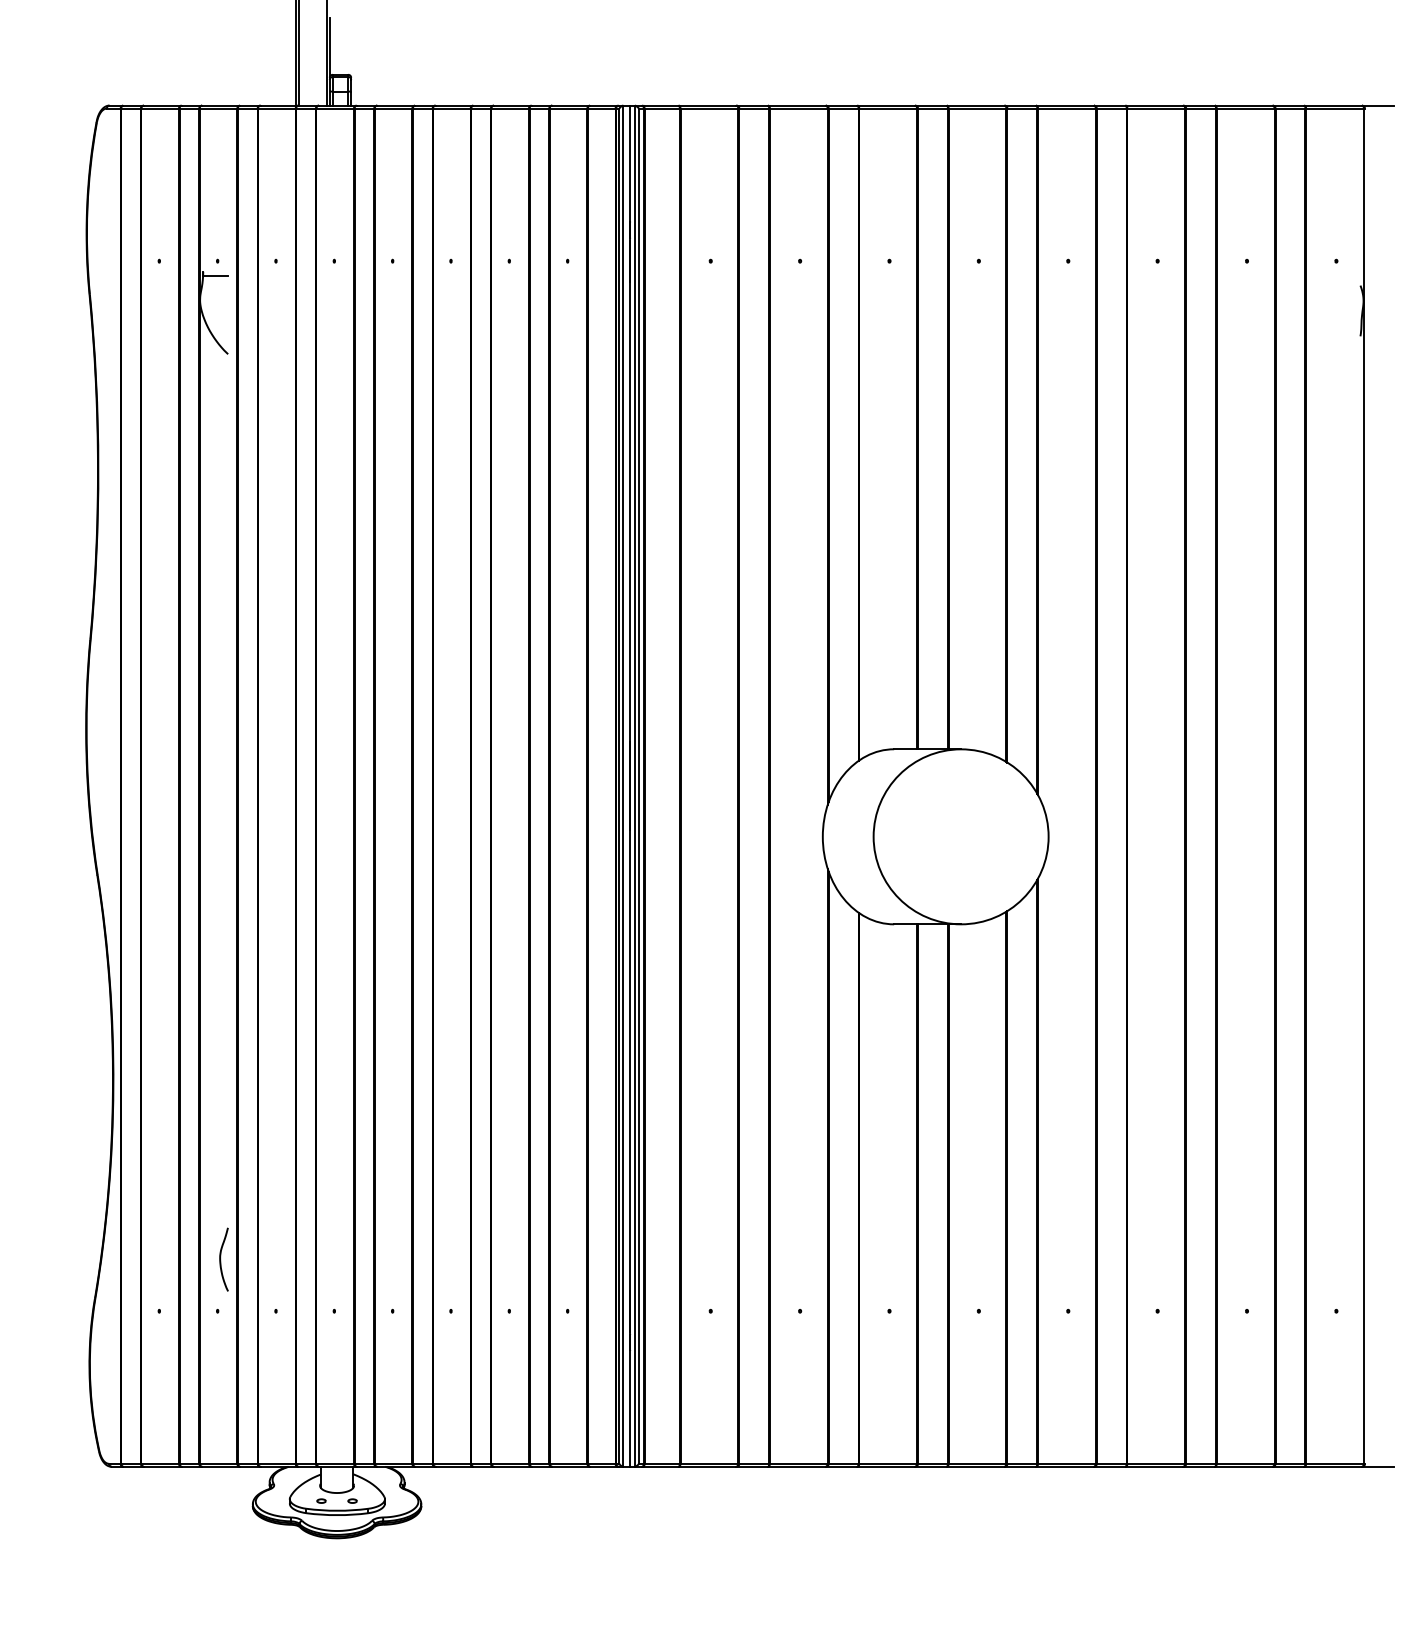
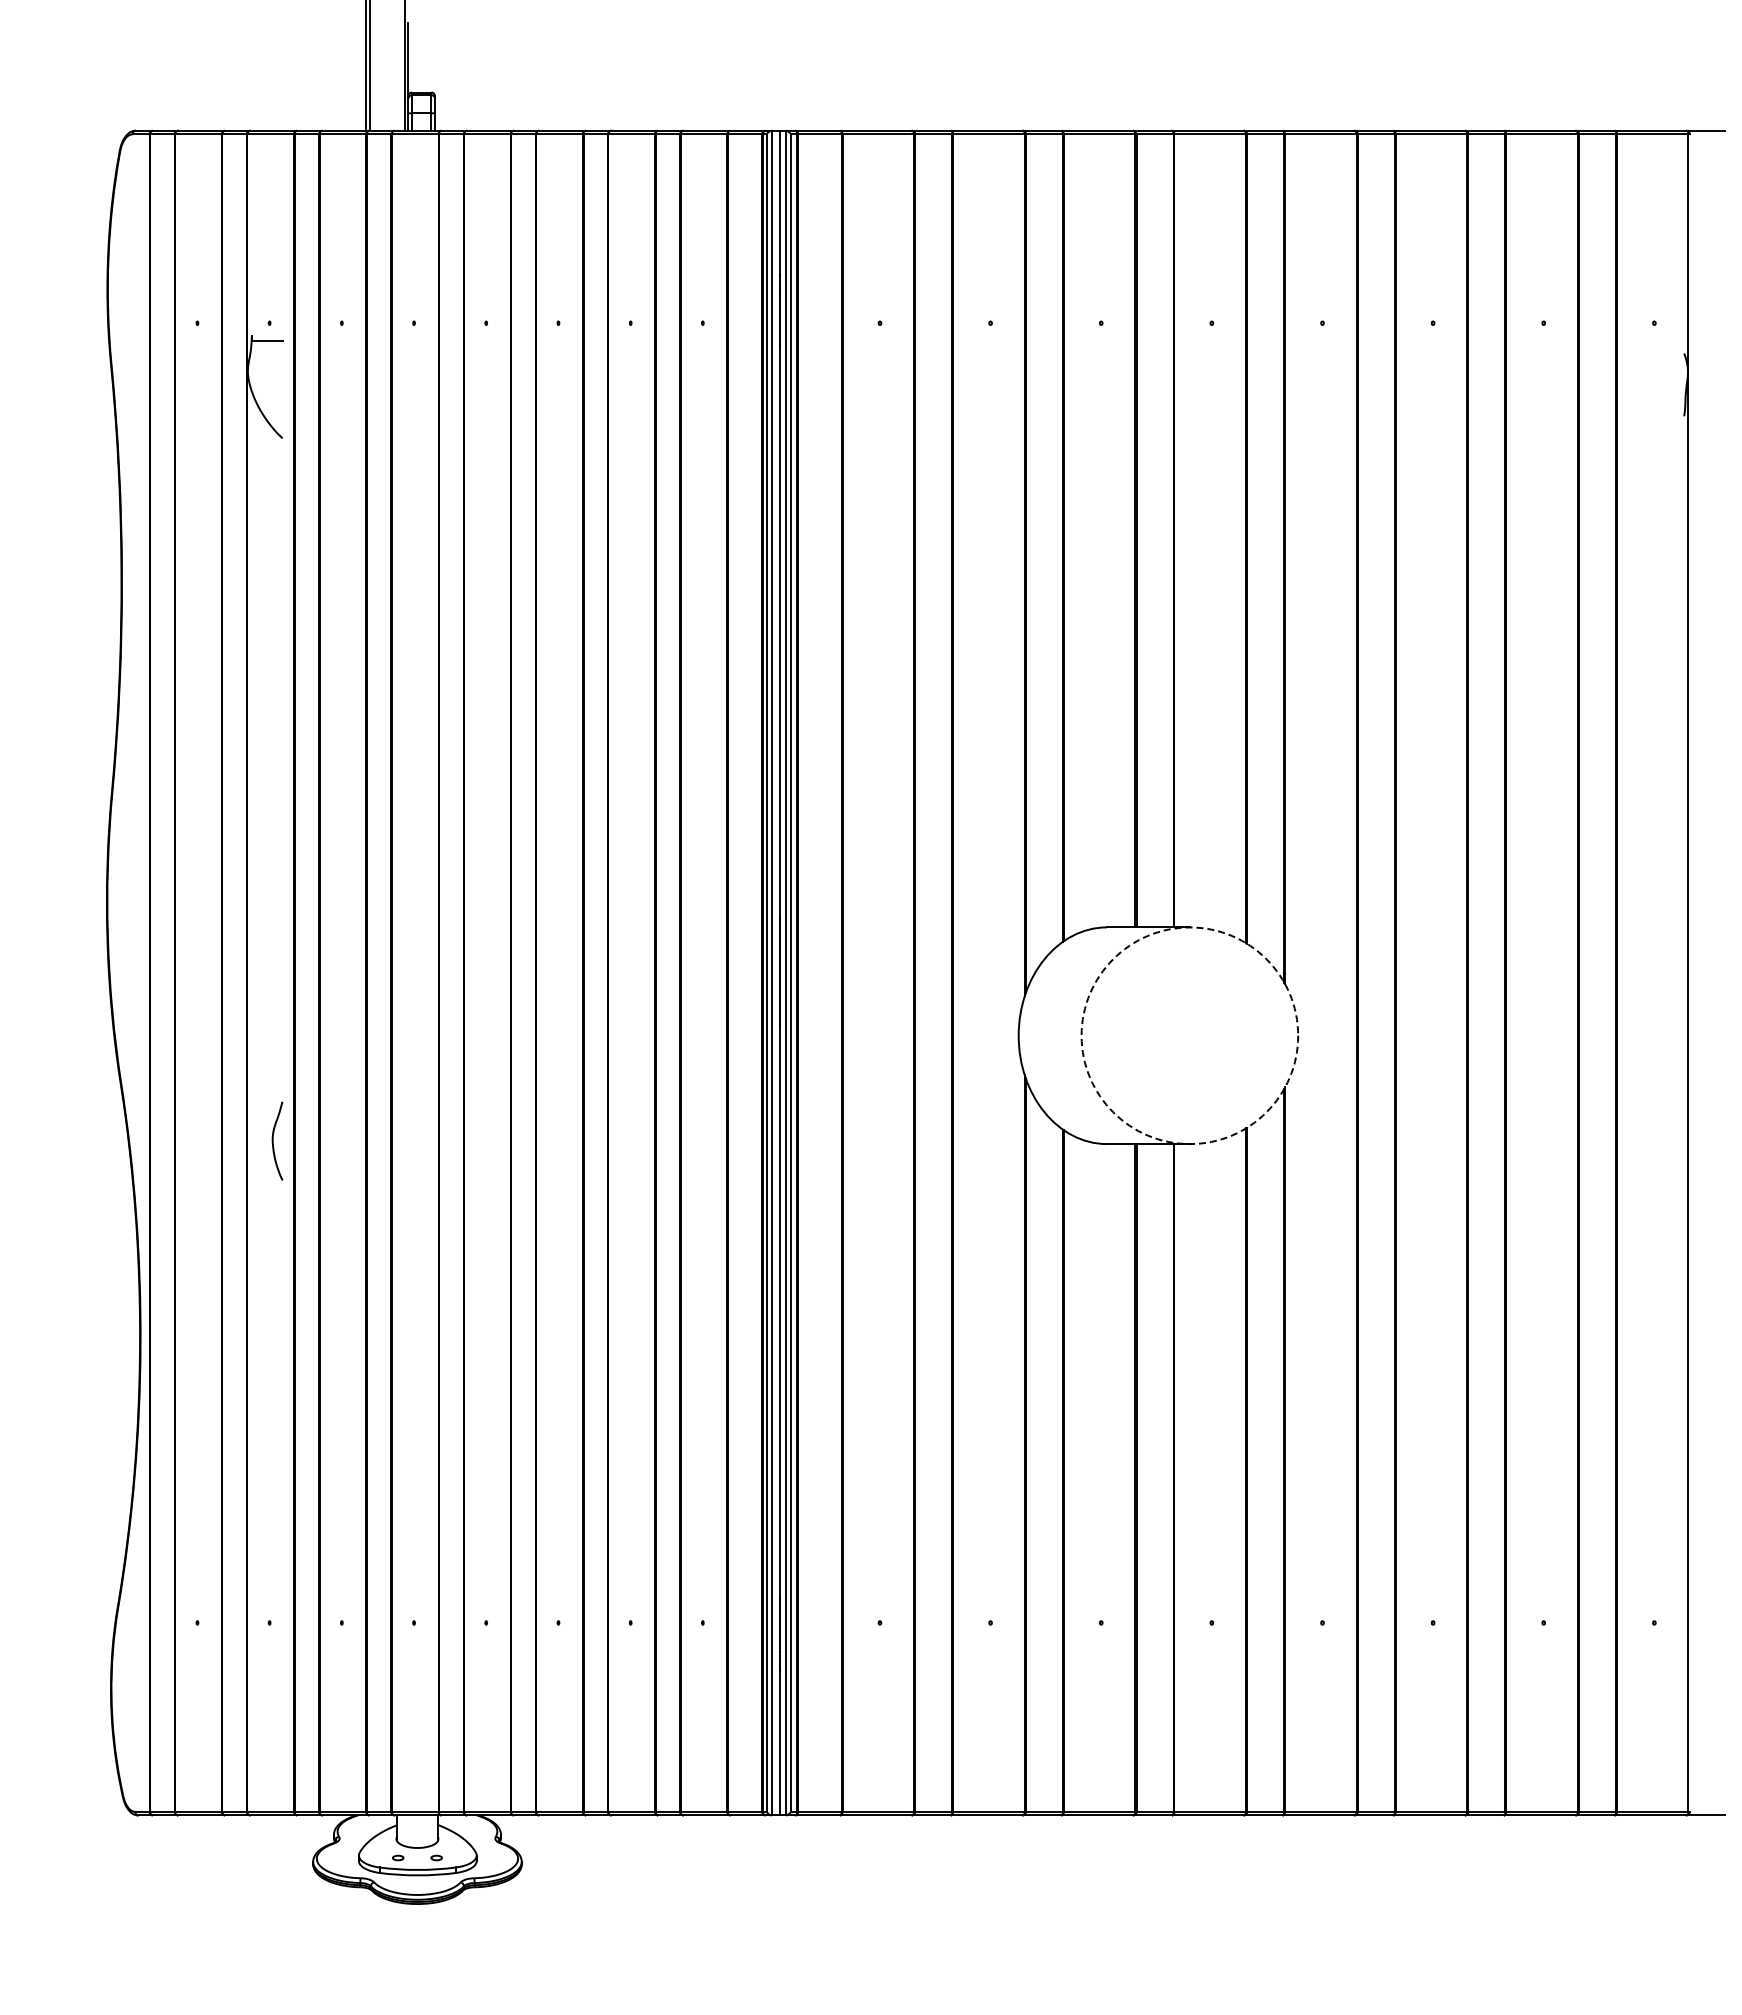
circle: (960, 836) -> (1189, 1035), solid -> dashed
curve: (220, 1259) -> (273, 1140), moved

